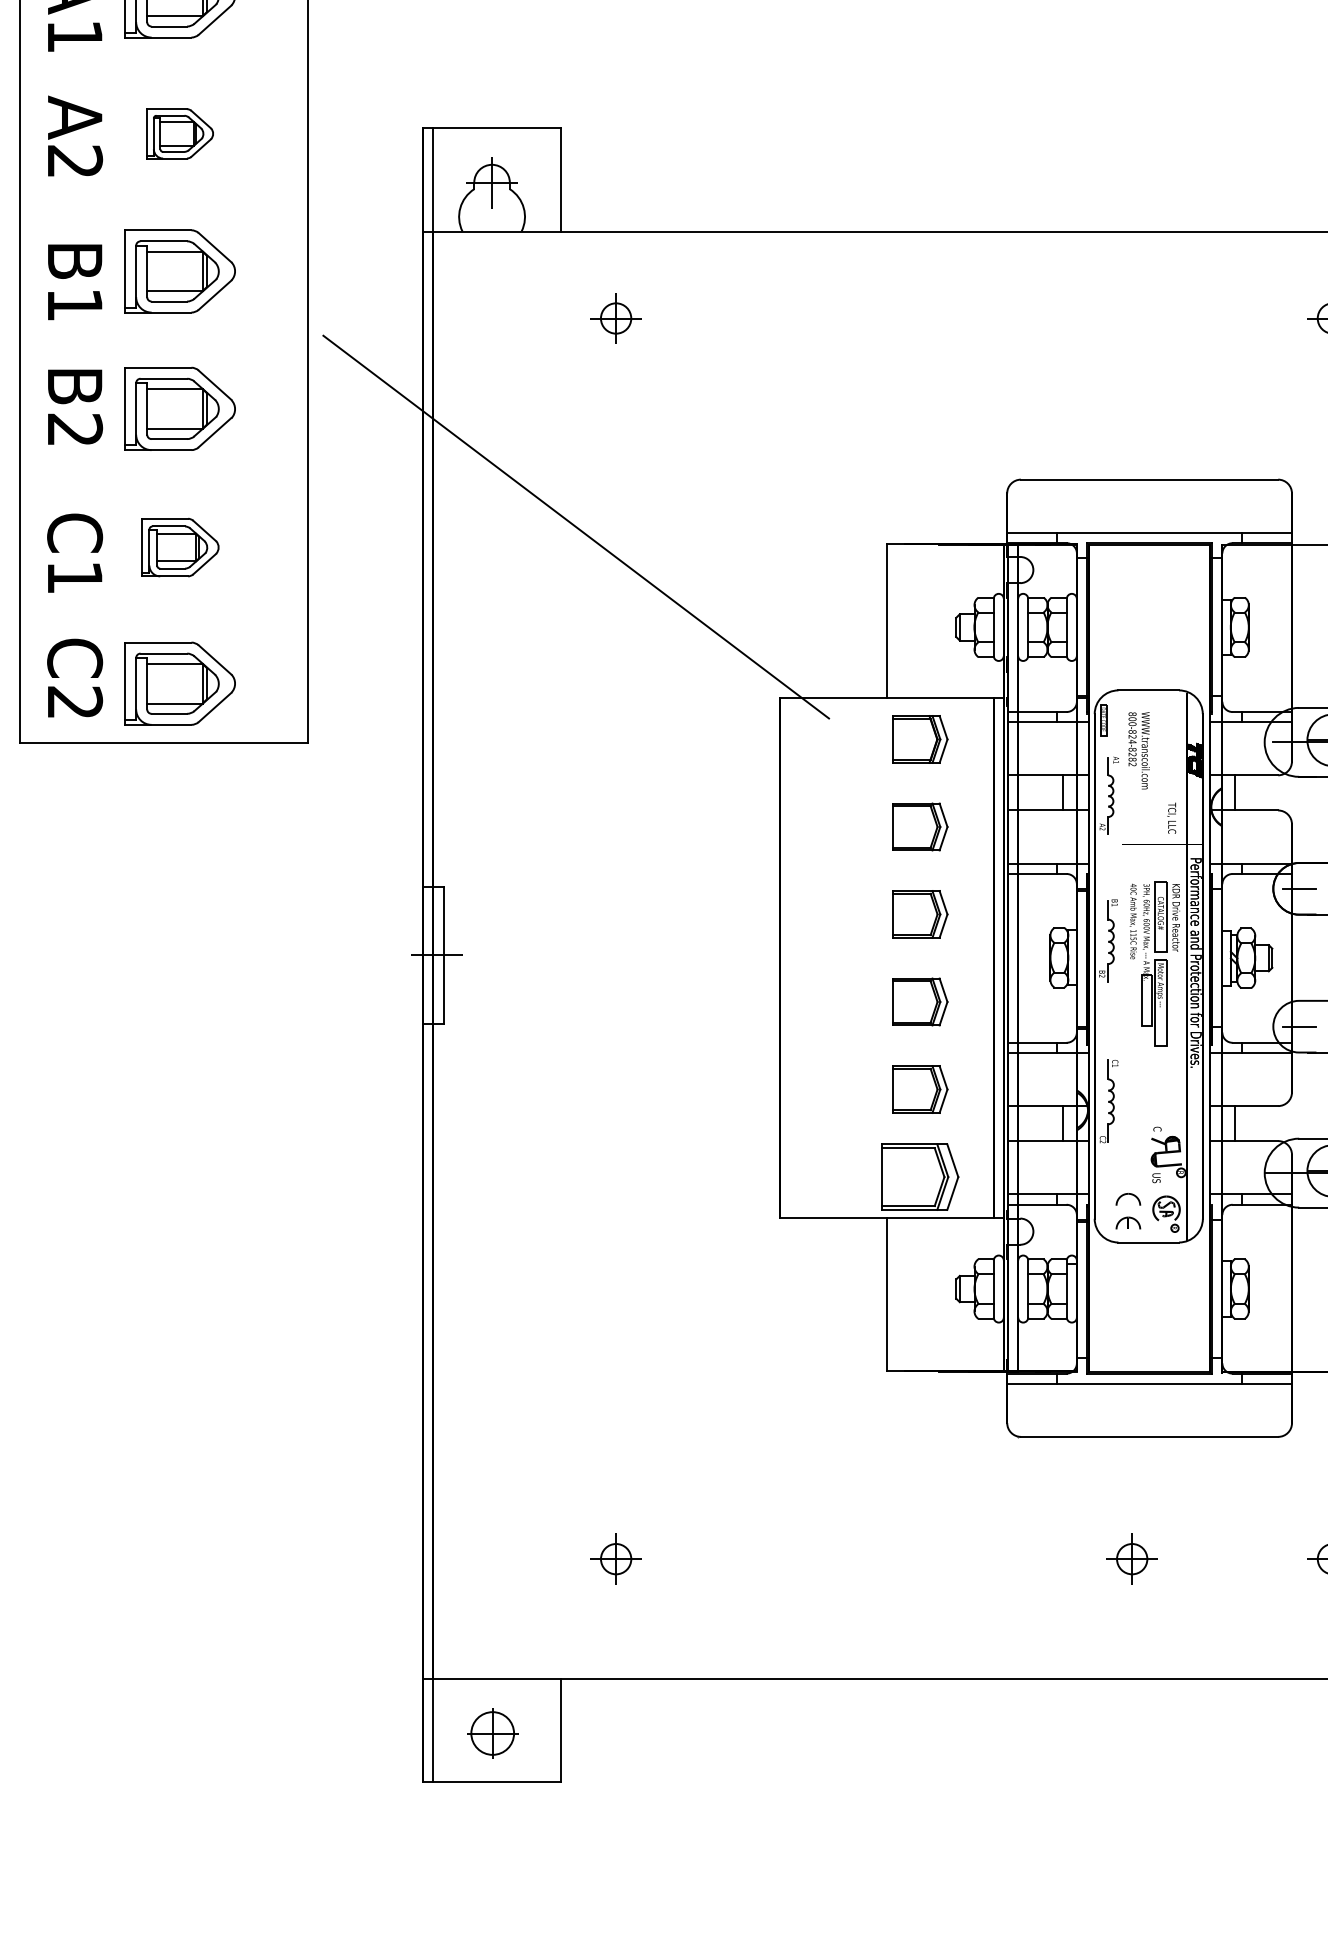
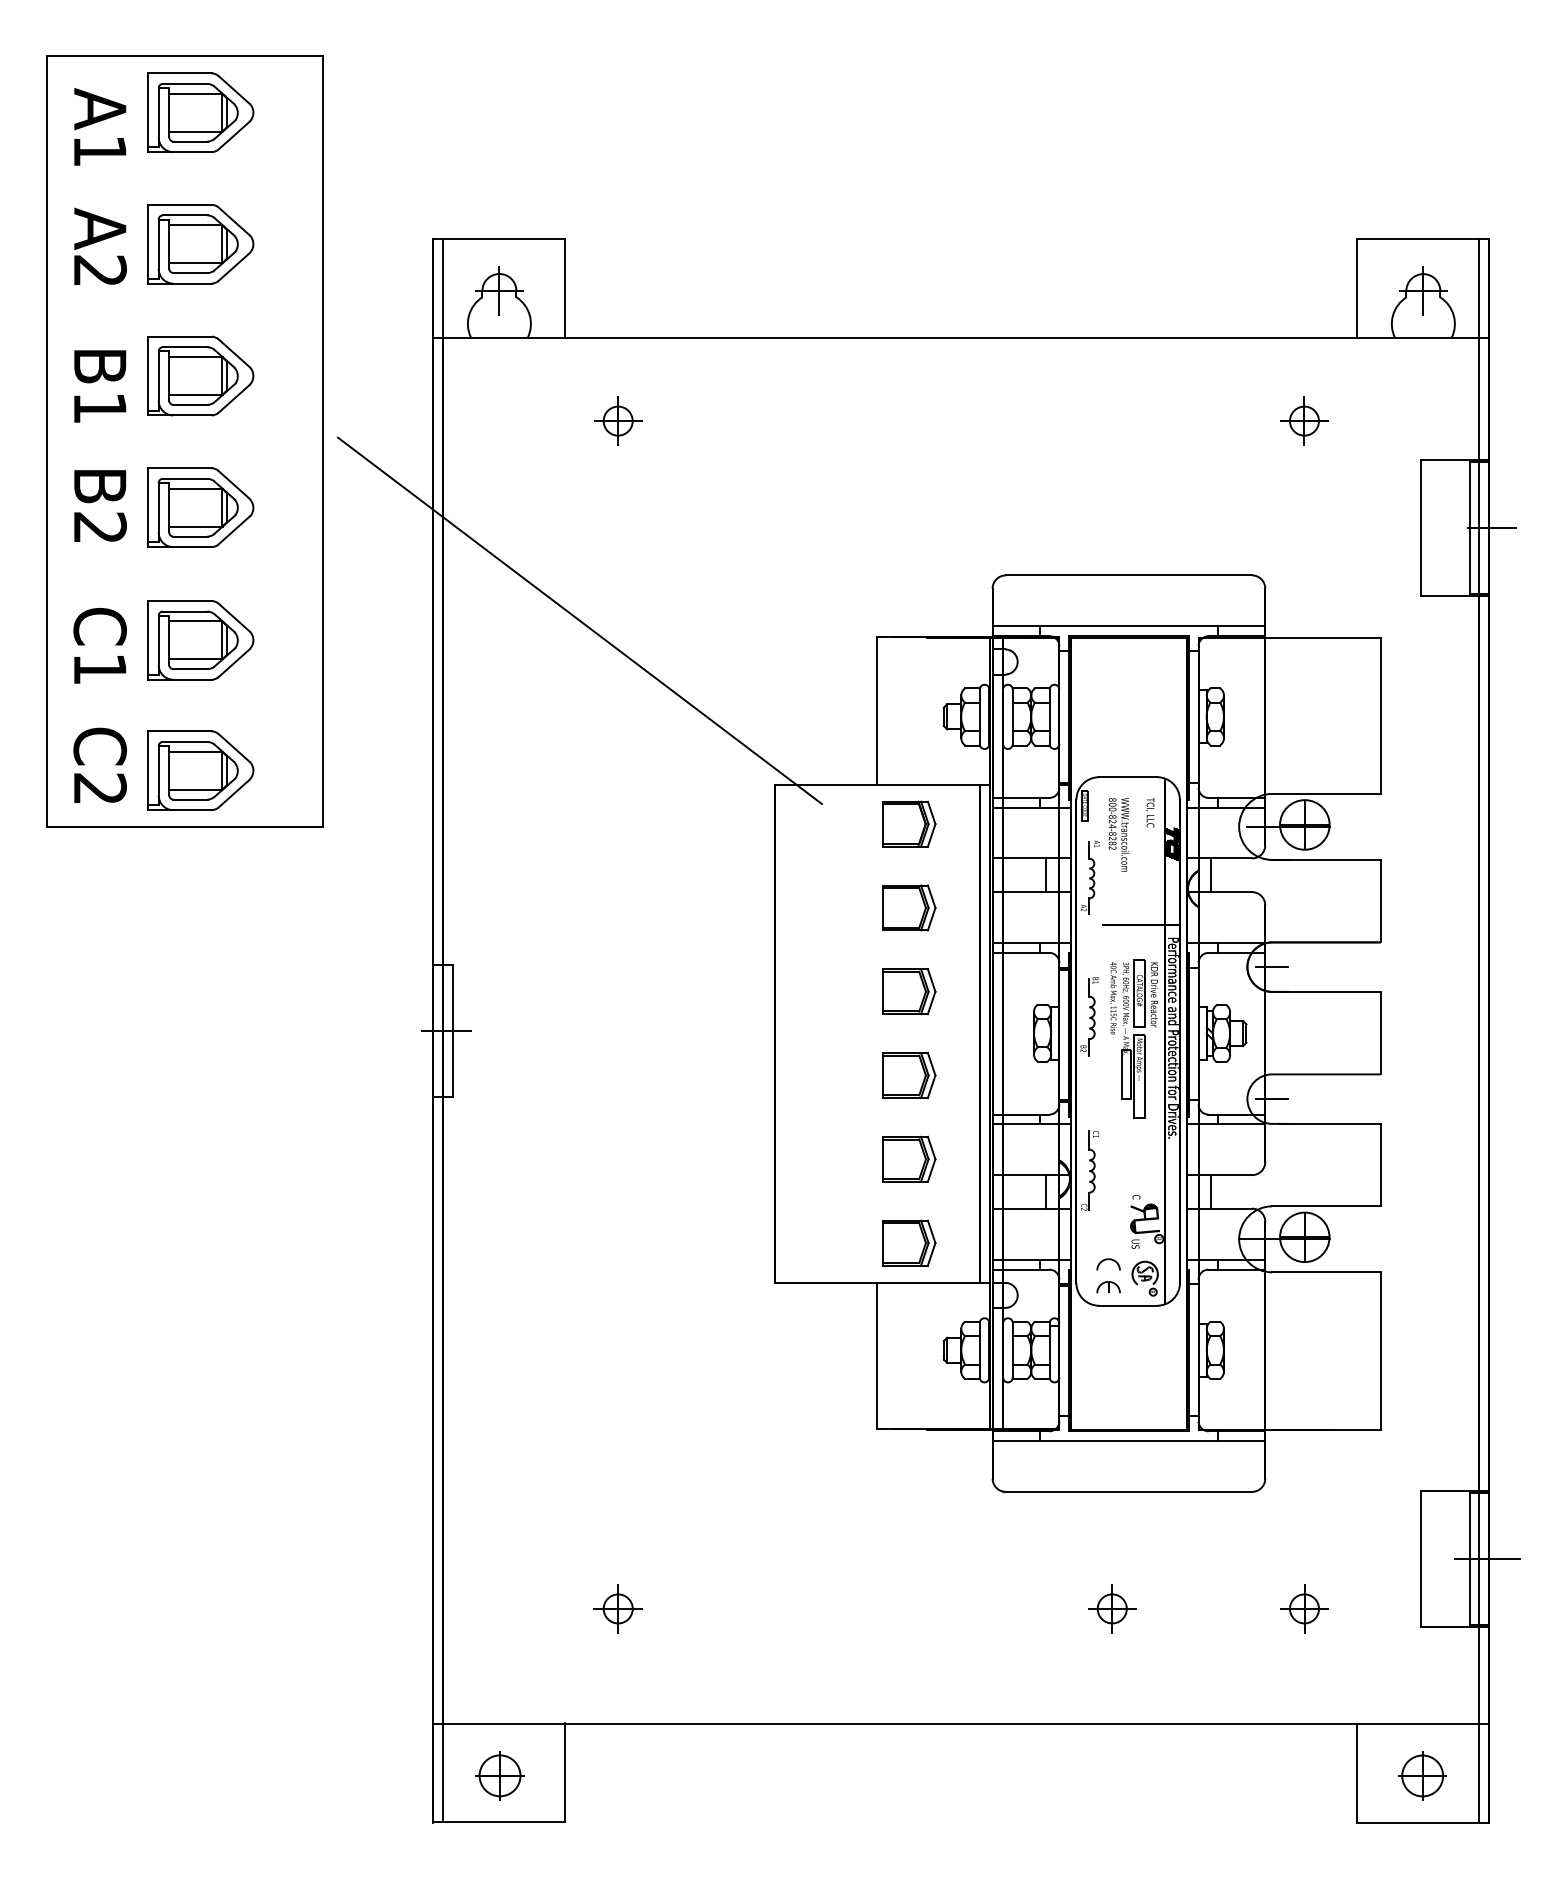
part: (179, 134) -> (200, 244), size x1.67
part: (179, 547) -> (200, 640), size x1.43
text: (1171, 818) -> (1149, 812), moved
part: (920, 1176) -> (909, 1242), size x0.71

